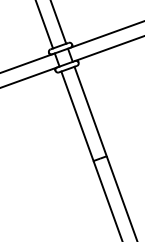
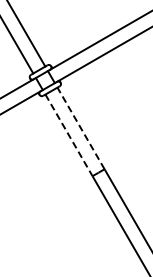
line: (90, 111) -> (80, 128), solid -> dashed
line: (77, 116) -> (69, 135), solid -> dashed

